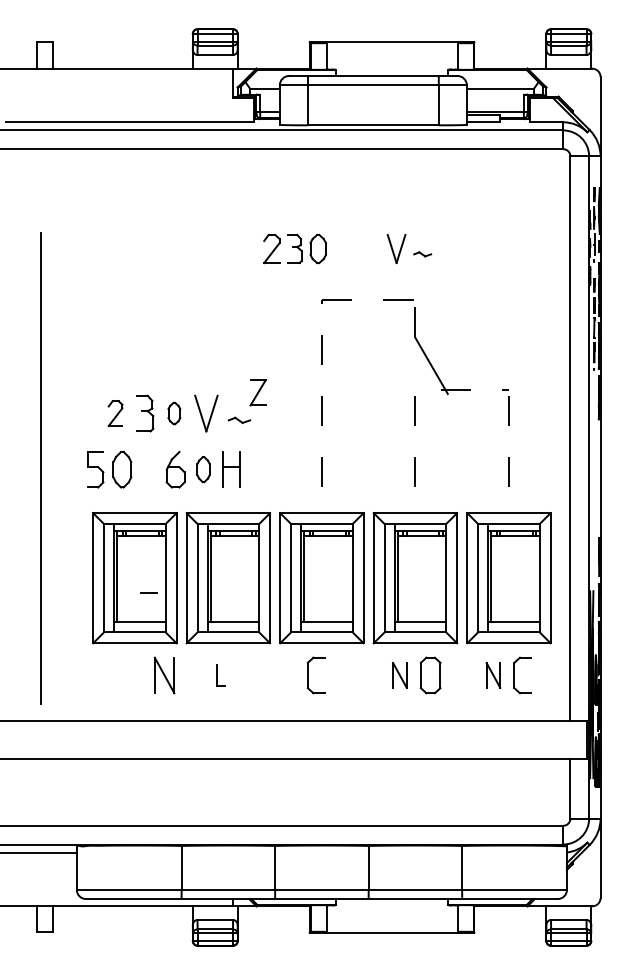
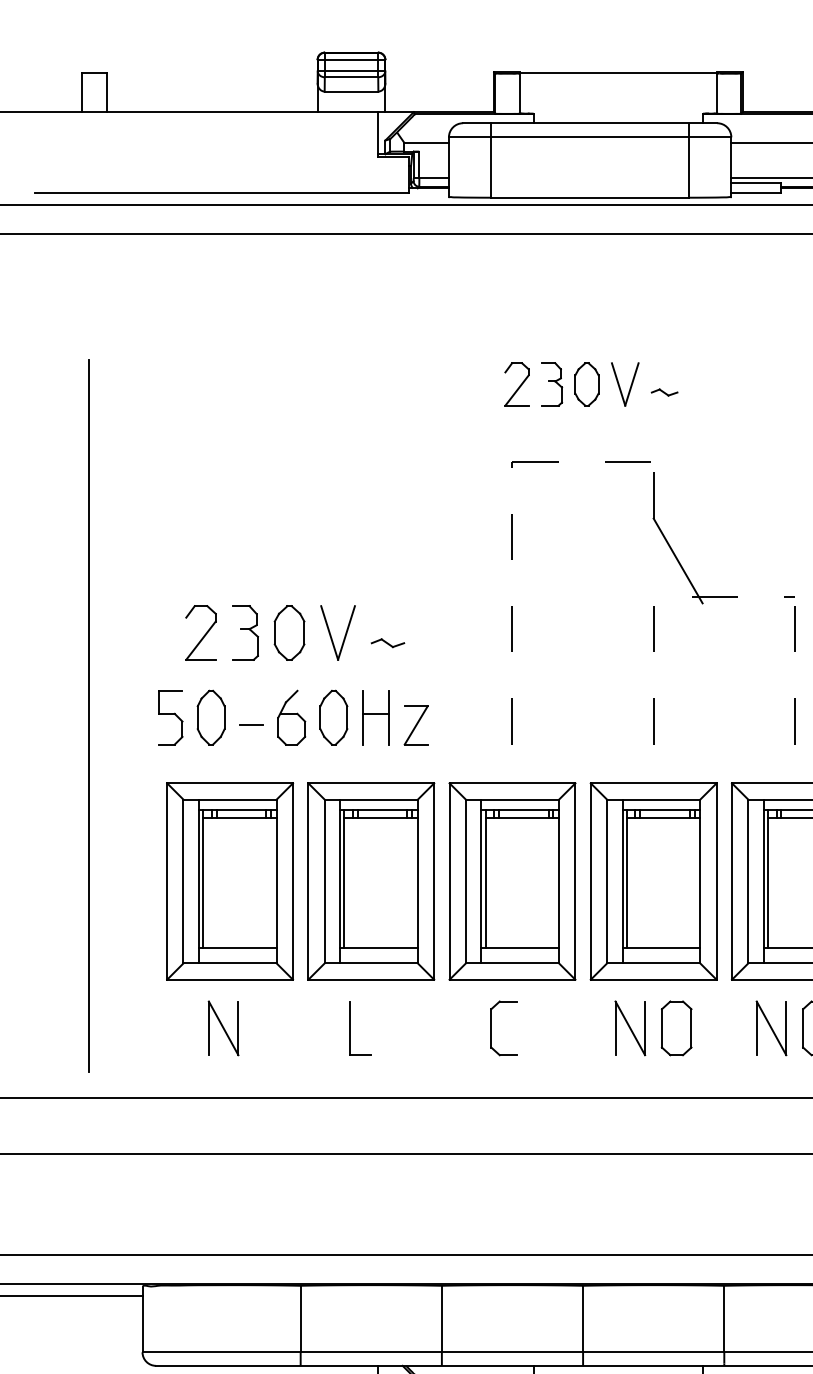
part: (294, 248) -> (551, 383), moved
part: (257, 392) -> (415, 724), moved
part: (115, 413) -> (200, 632), size x1.43
part: (174, 413) -> (289, 632), size x1.67
part: (203, 469) -> (333, 717), size x1.43
line: (148, 592) -> (250, 724), moved
part: (164, 675) -> (223, 1028), moved
part: (220, 675) -> (359, 1028), size x1.67
part: (399, 675) -> (629, 1028), size x1.43
part: (493, 675) -> (771, 1028), size x1.43

